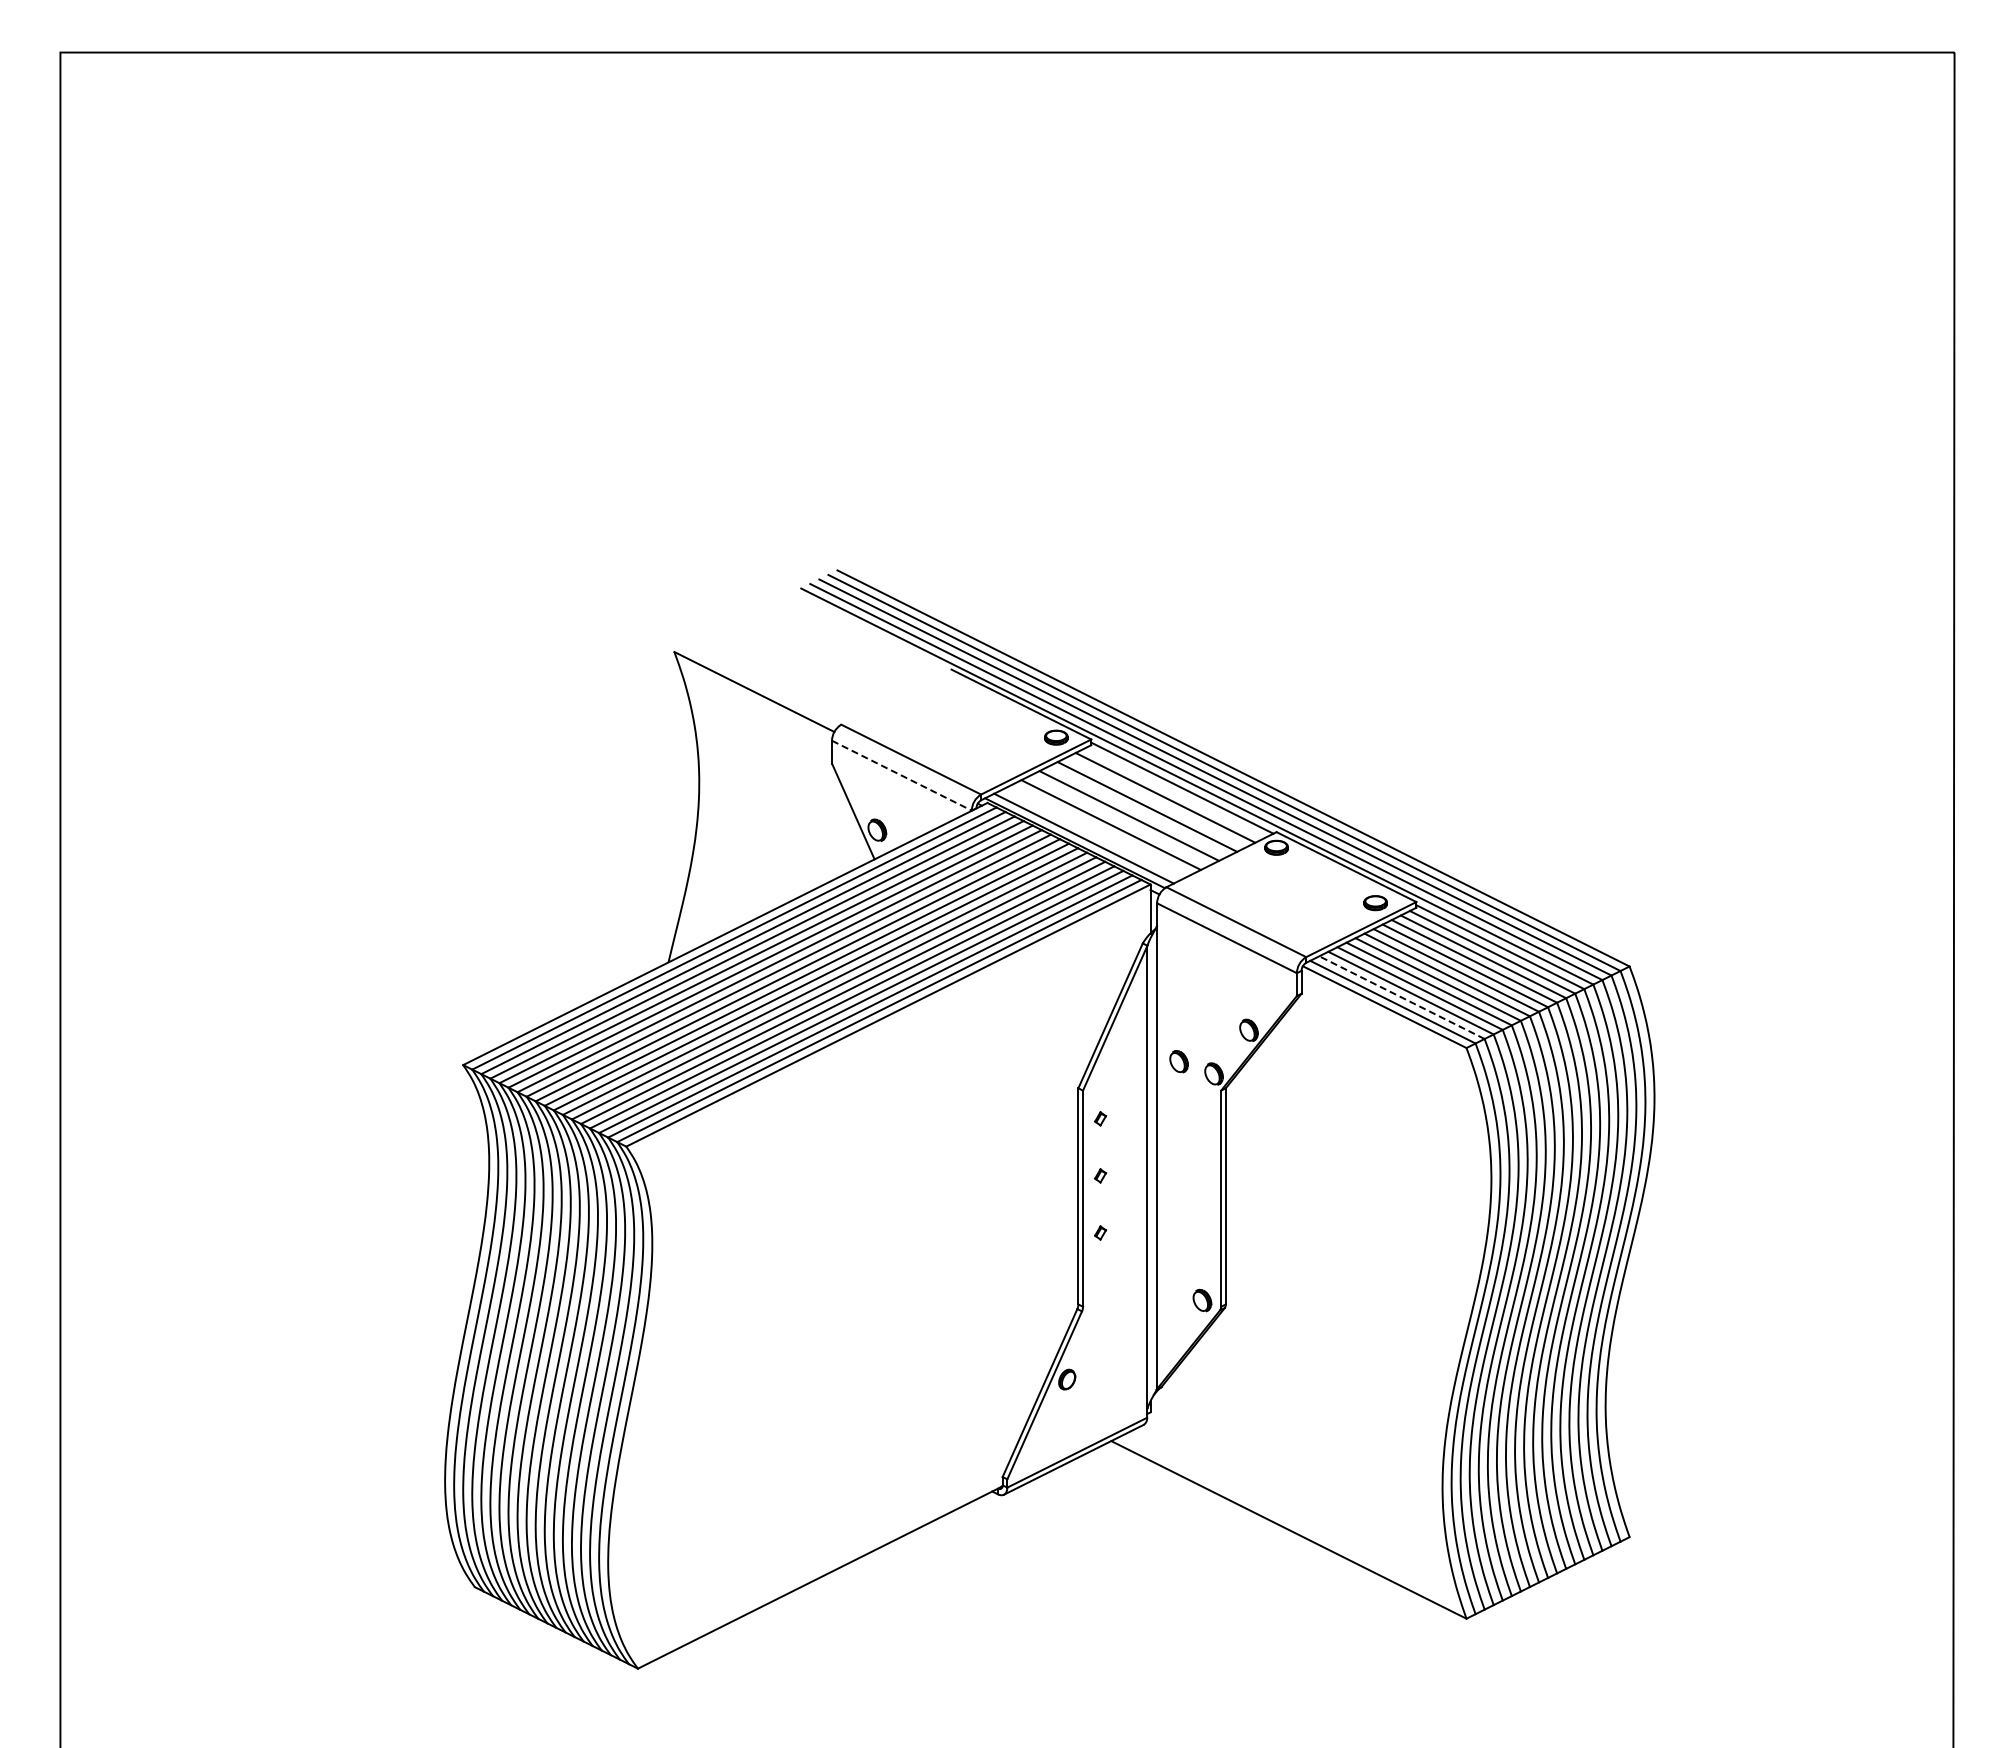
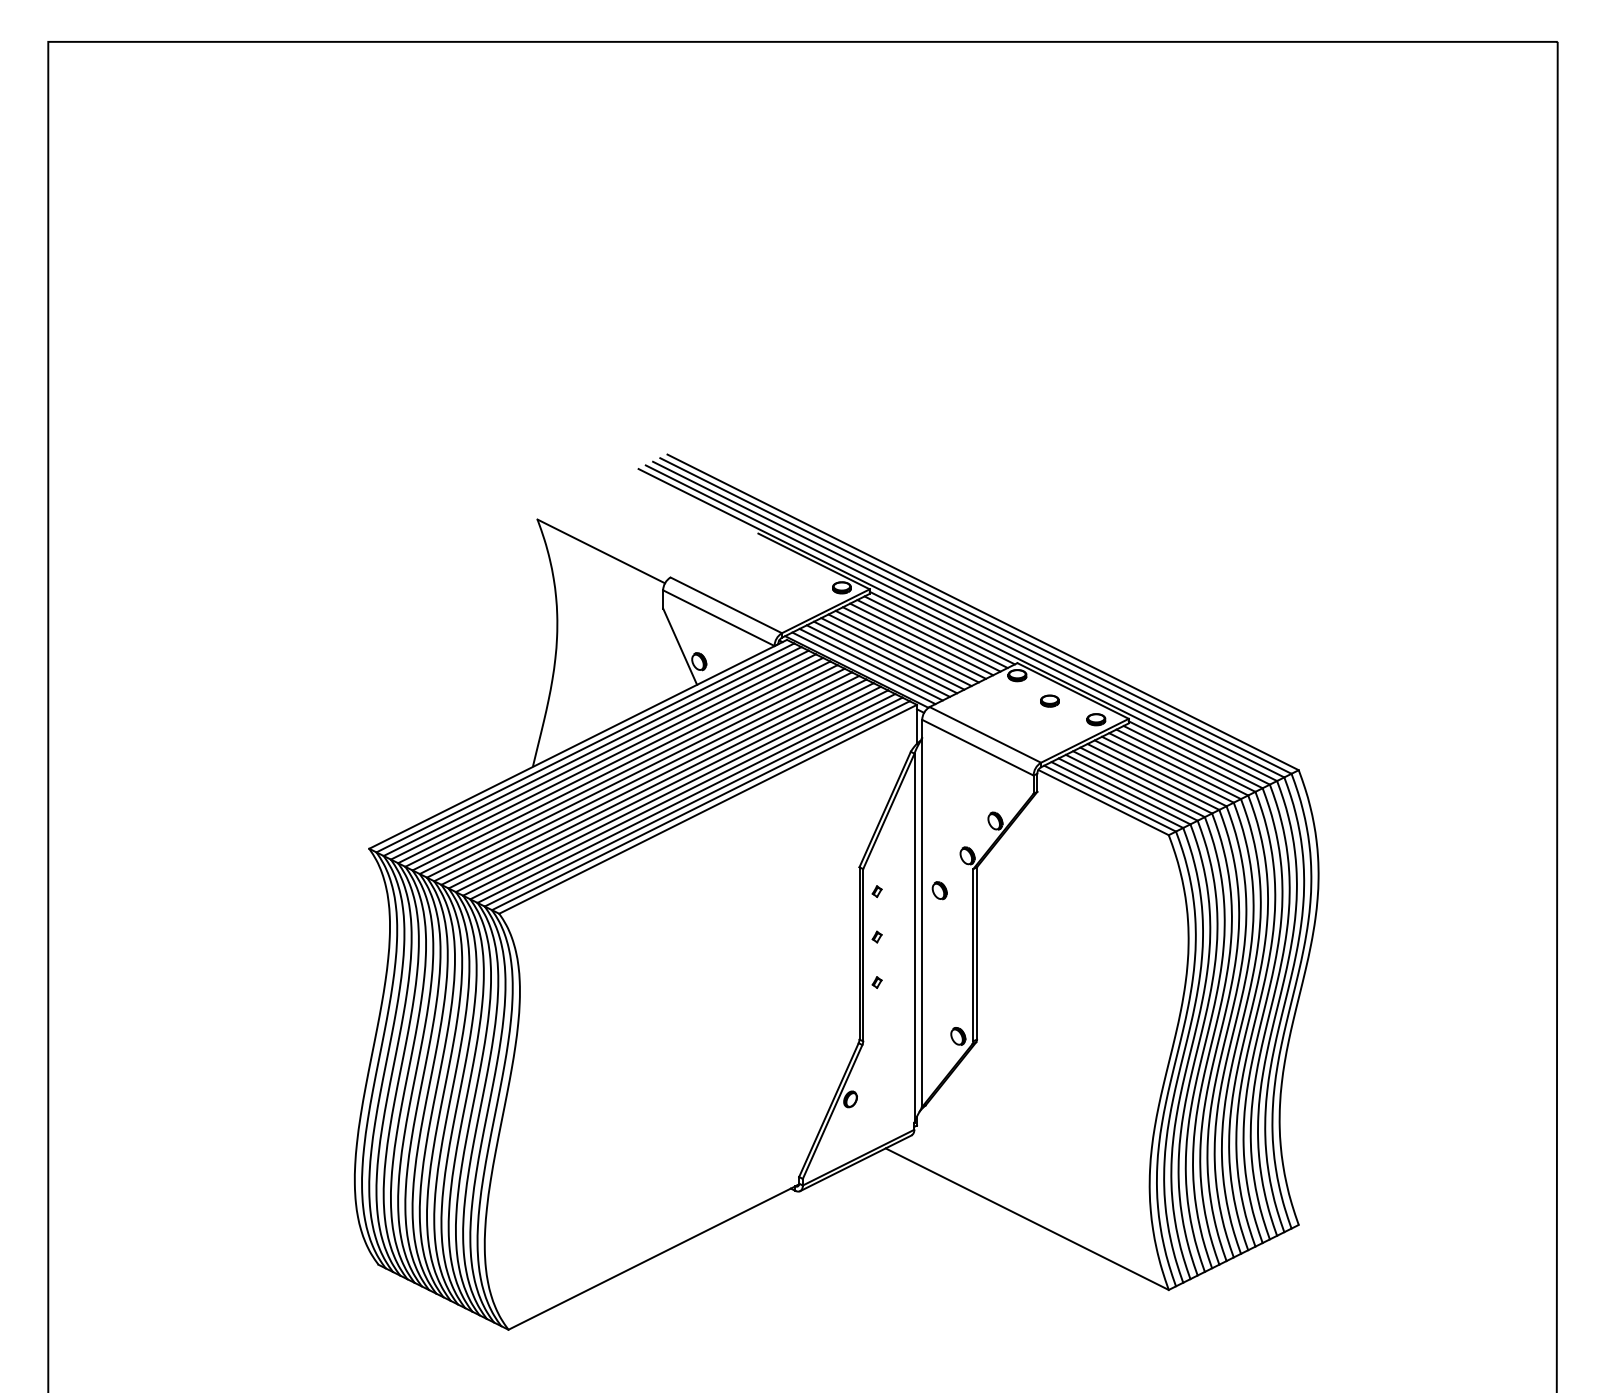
line: (902, 775) -> (719, 618), dashed -> solid
line: (1174, 793) -> (936, 632), added
line: (1156, 802) -> (921, 639), added
line: (1138, 811) -> (907, 646), added
line: (1120, 820) -> (893, 653), added
line: (1101, 829) -> (877, 661), added
line: (1092, 834) -> (870, 665), added
part: (1317, 879) -> (1050, 700), added
line: (1401, 997) -> (1116, 794), dashed -> solid
part: (1178, 1061) -> (939, 890), moved

